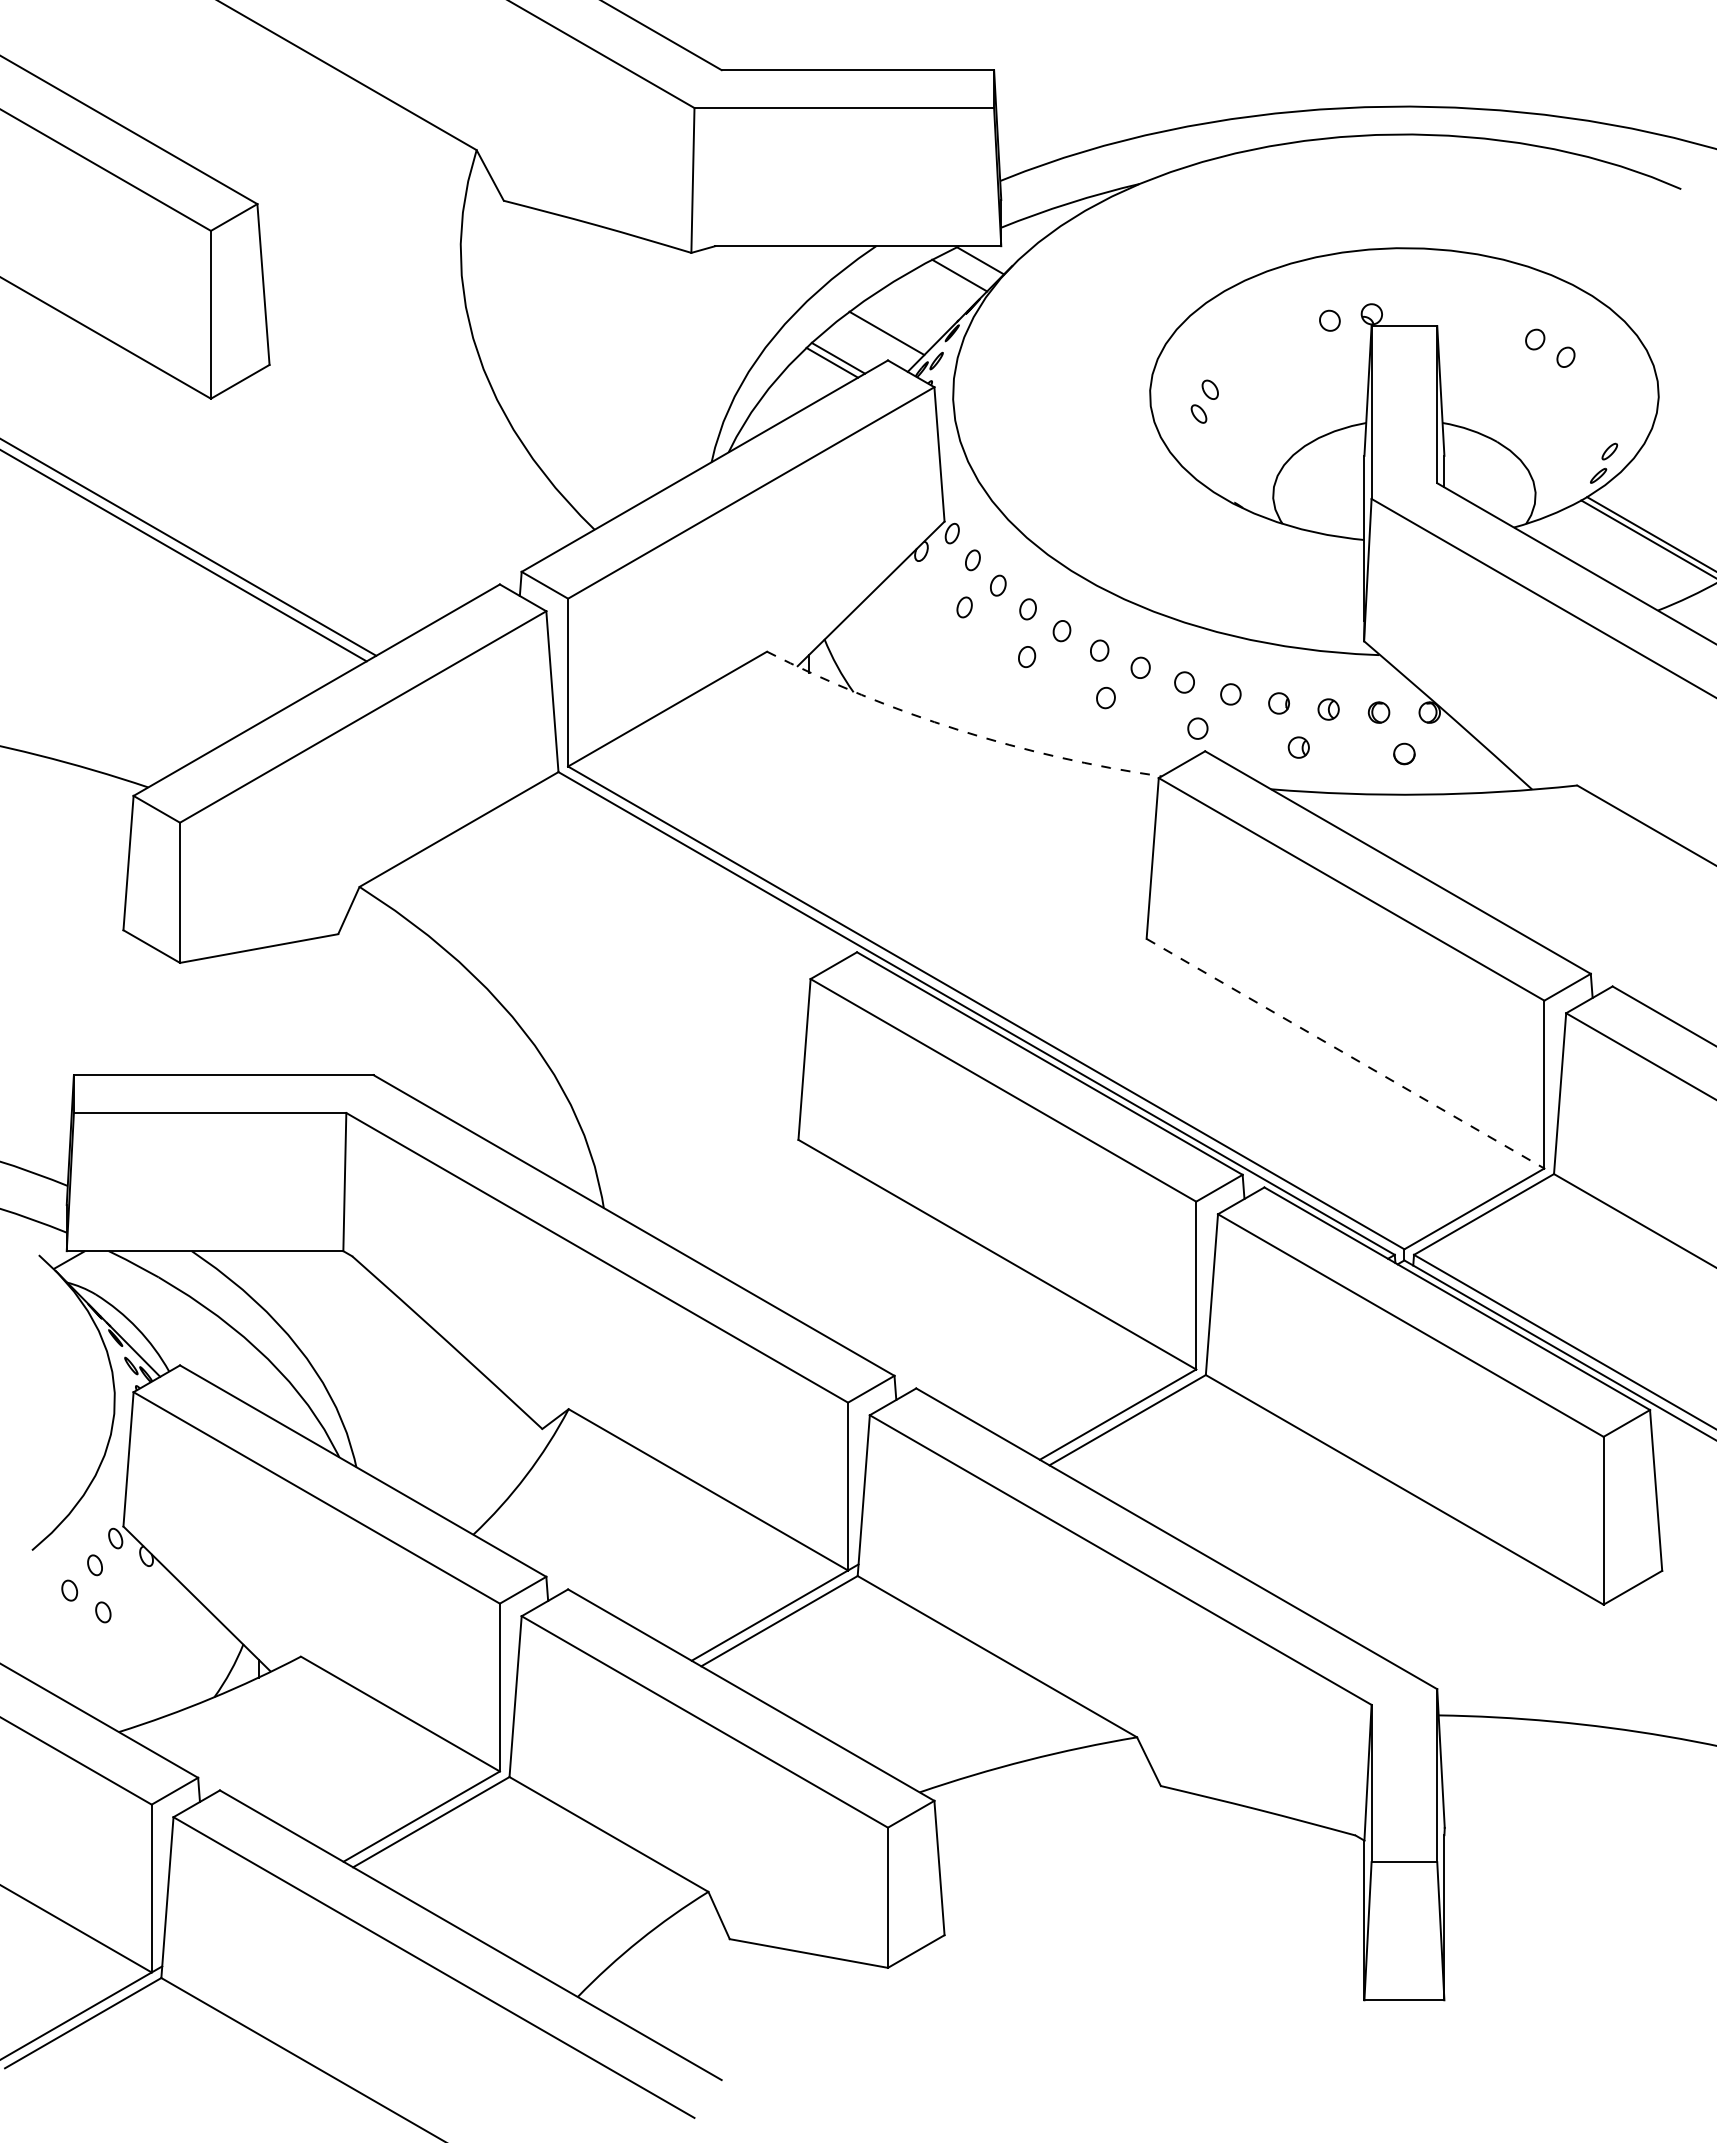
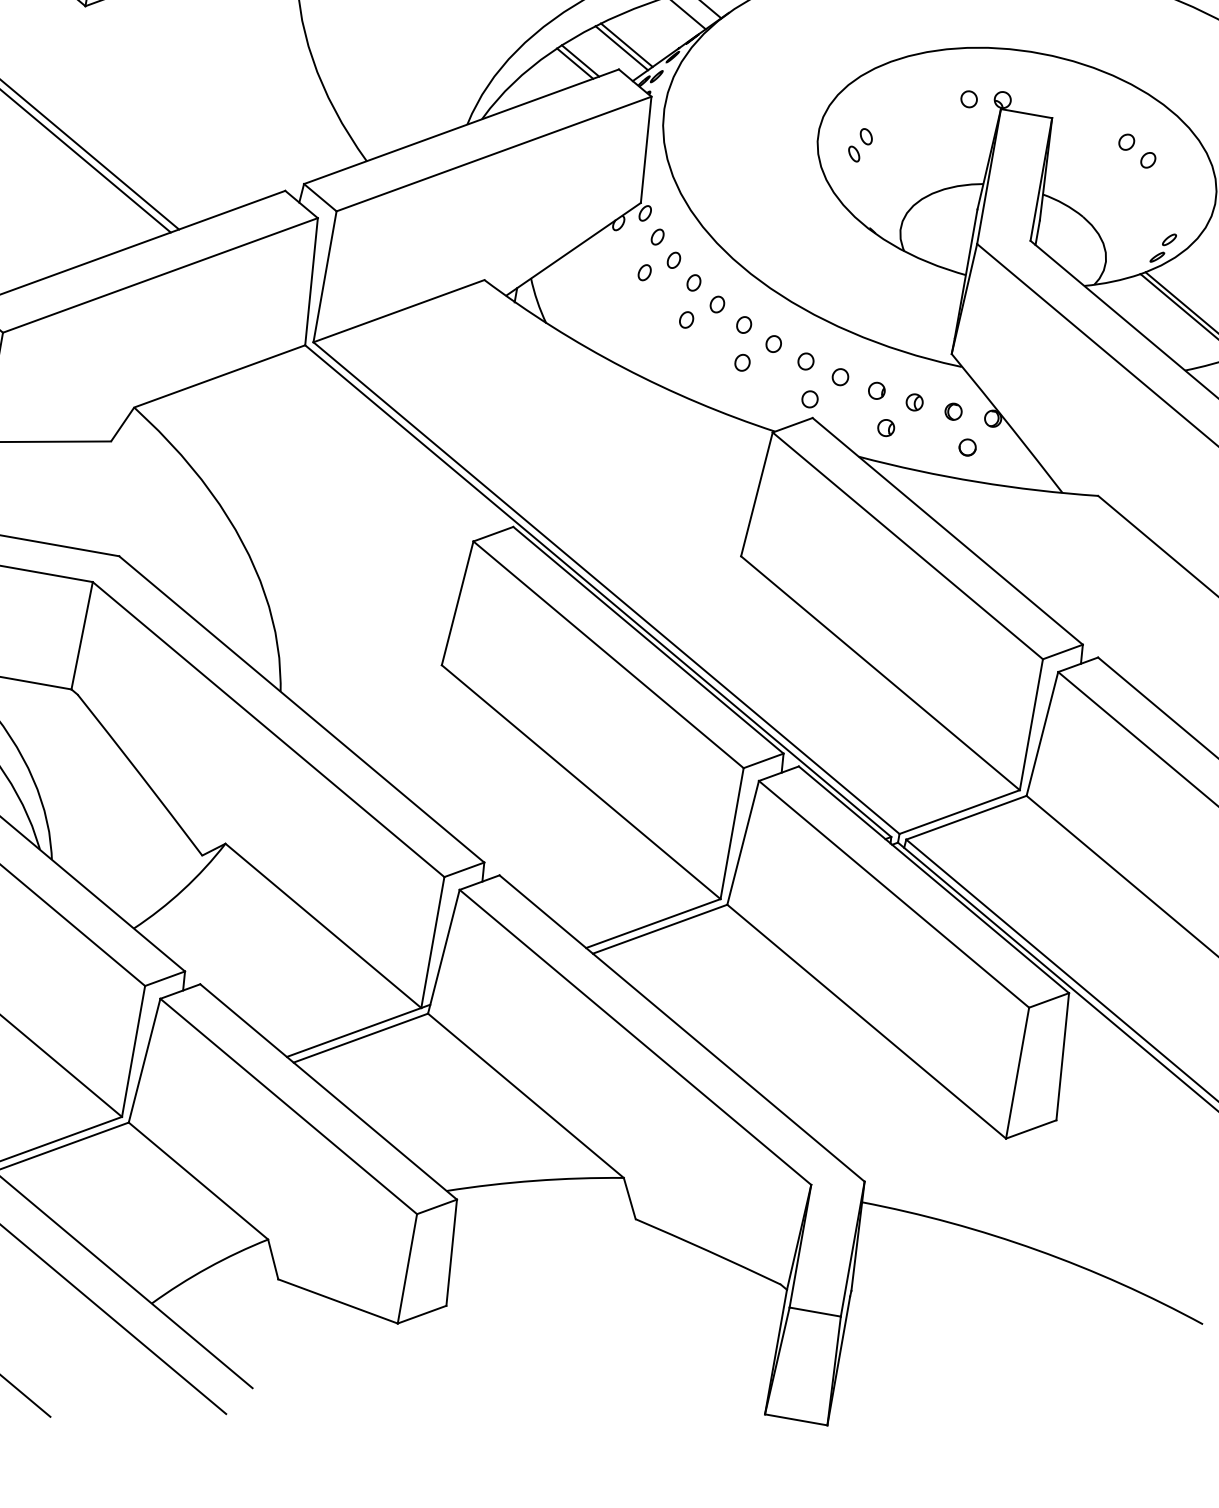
line: (892, 328) -> (626, 45), added
arc: (959, 730) -> (623, 368), dashed -> solid
line: (1345, 1053) -> (880, 673), dashed -> solid

